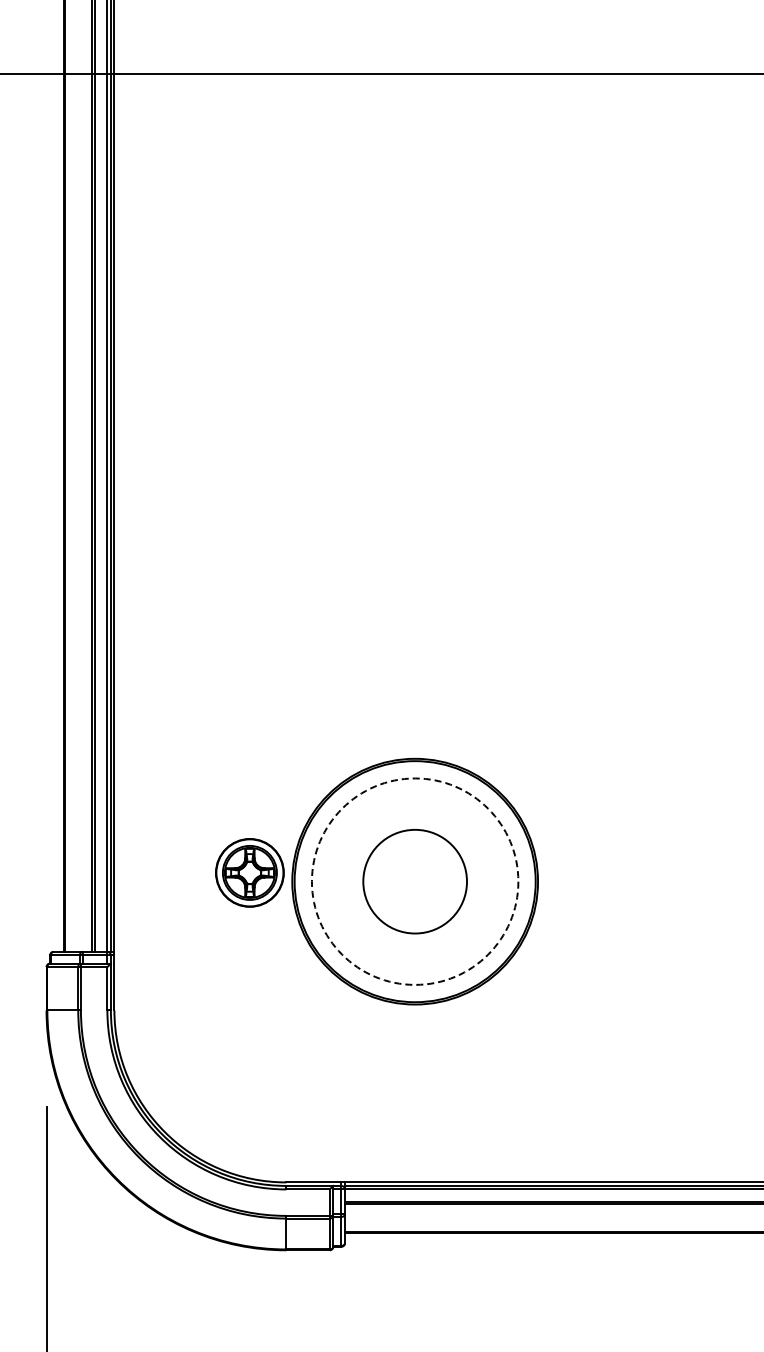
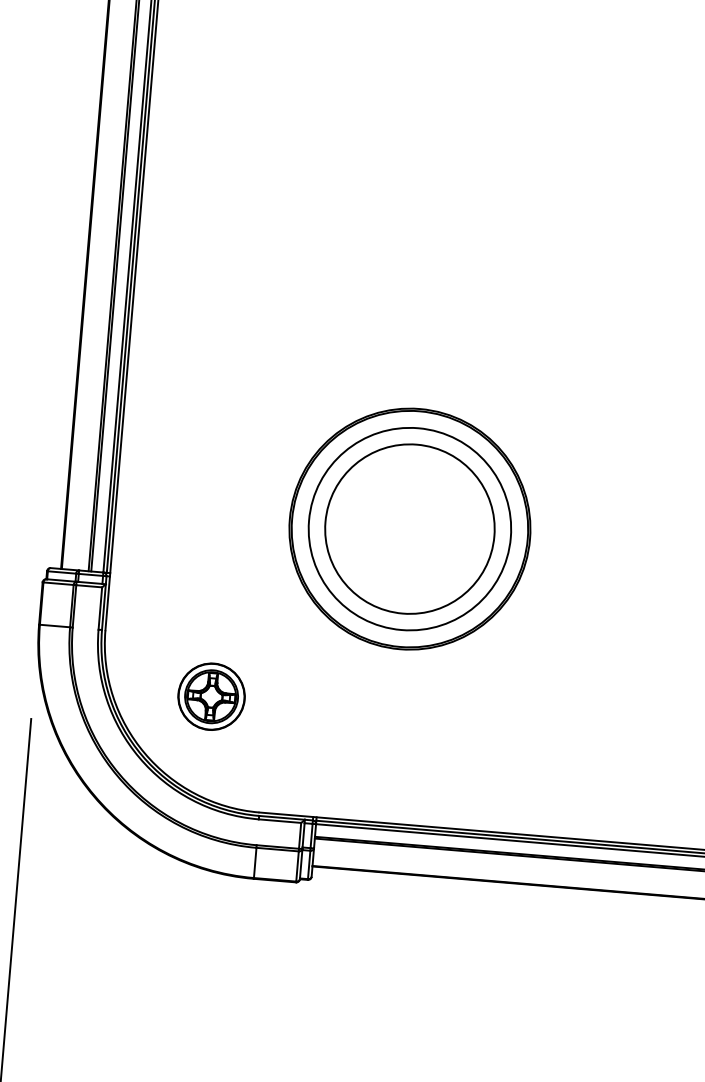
part: (249, 872) -> (211, 696), moved
circle: (414, 881) -> (409, 528), dashed -> solid
circle: (414, 881) -> (409, 528), size x1.67

